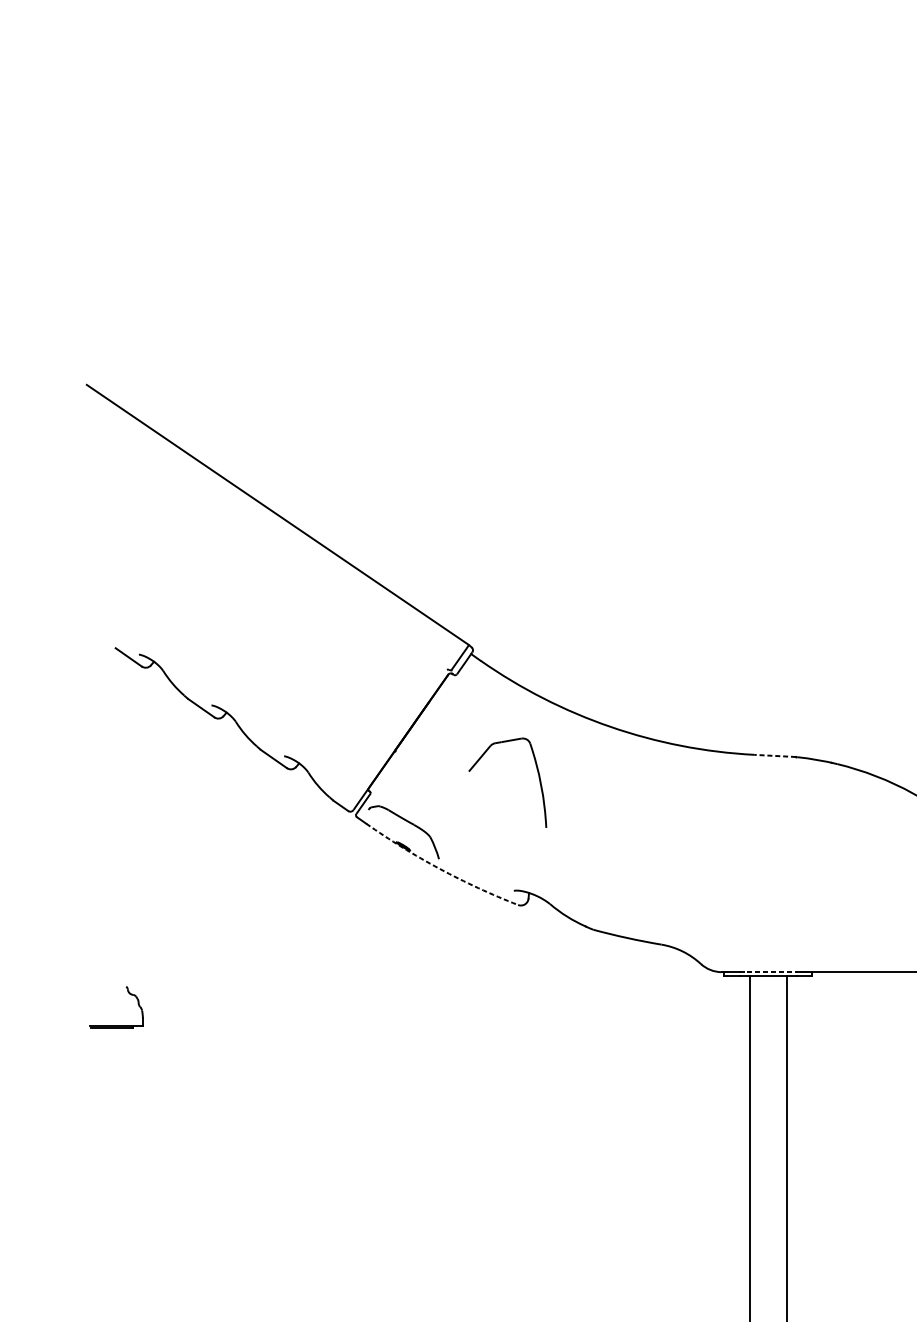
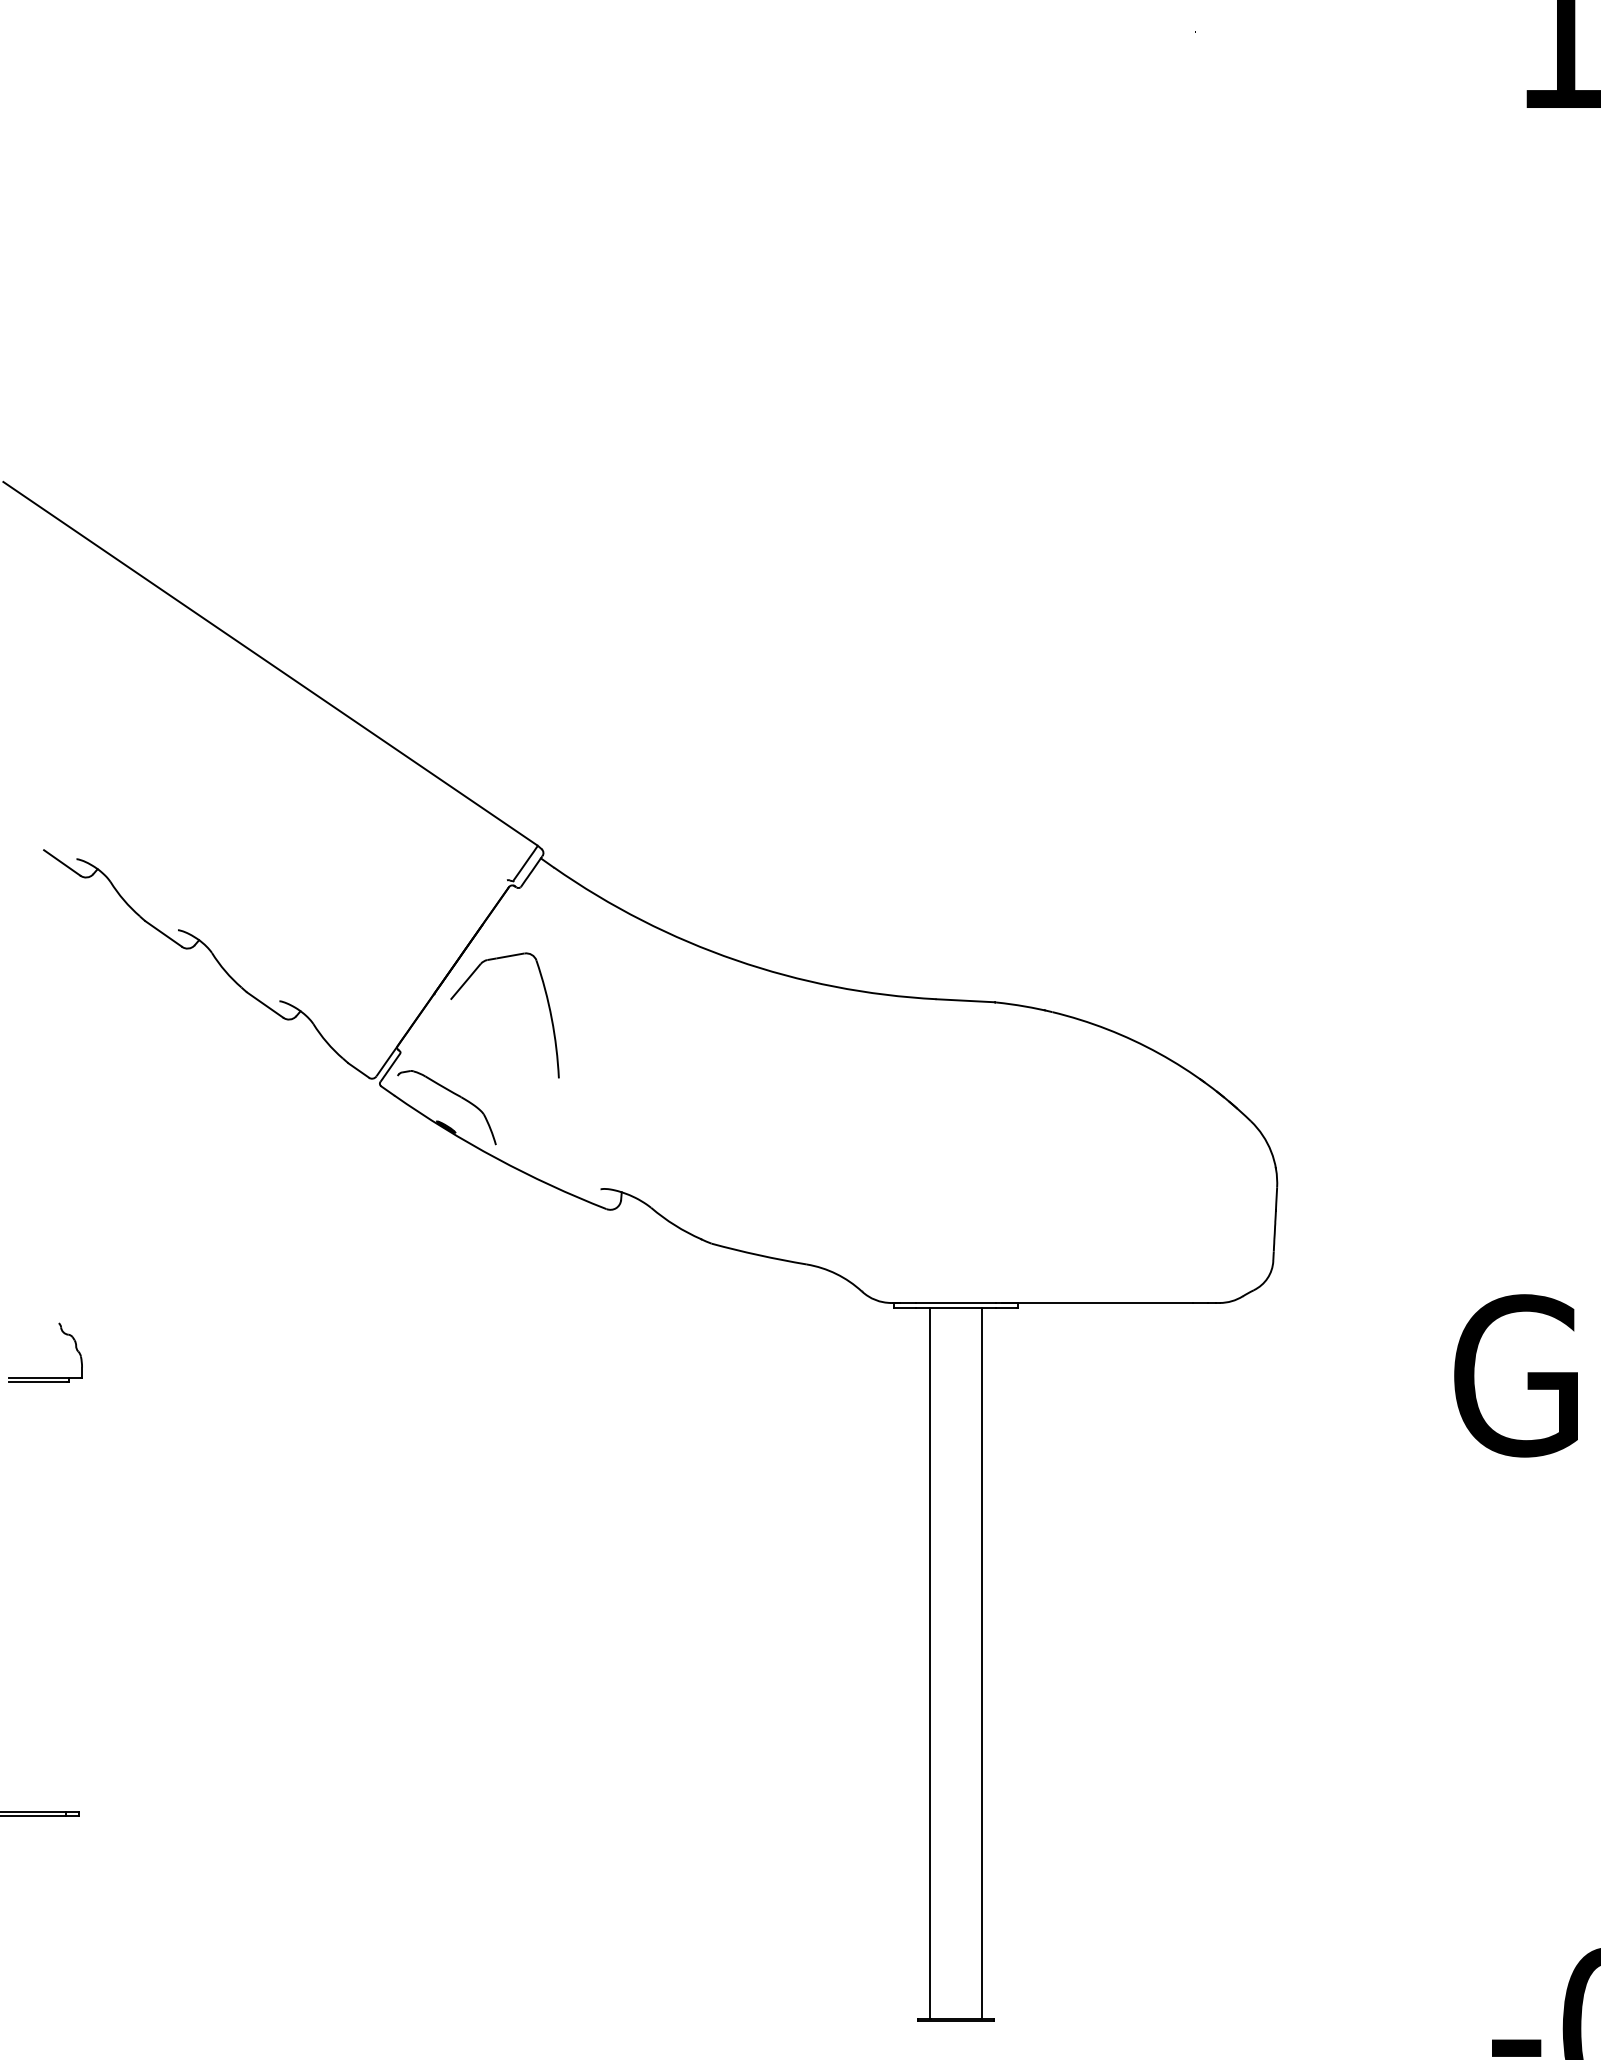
line: (774, 755) -> (965, 1000), dashed -> solid
part: (538, 775) -> (547, 1004), moved
arc: (439, 868) -> (496, 1158), dashed -> solid
line: (767, 971) -> (955, 1302), dashed -> solid

